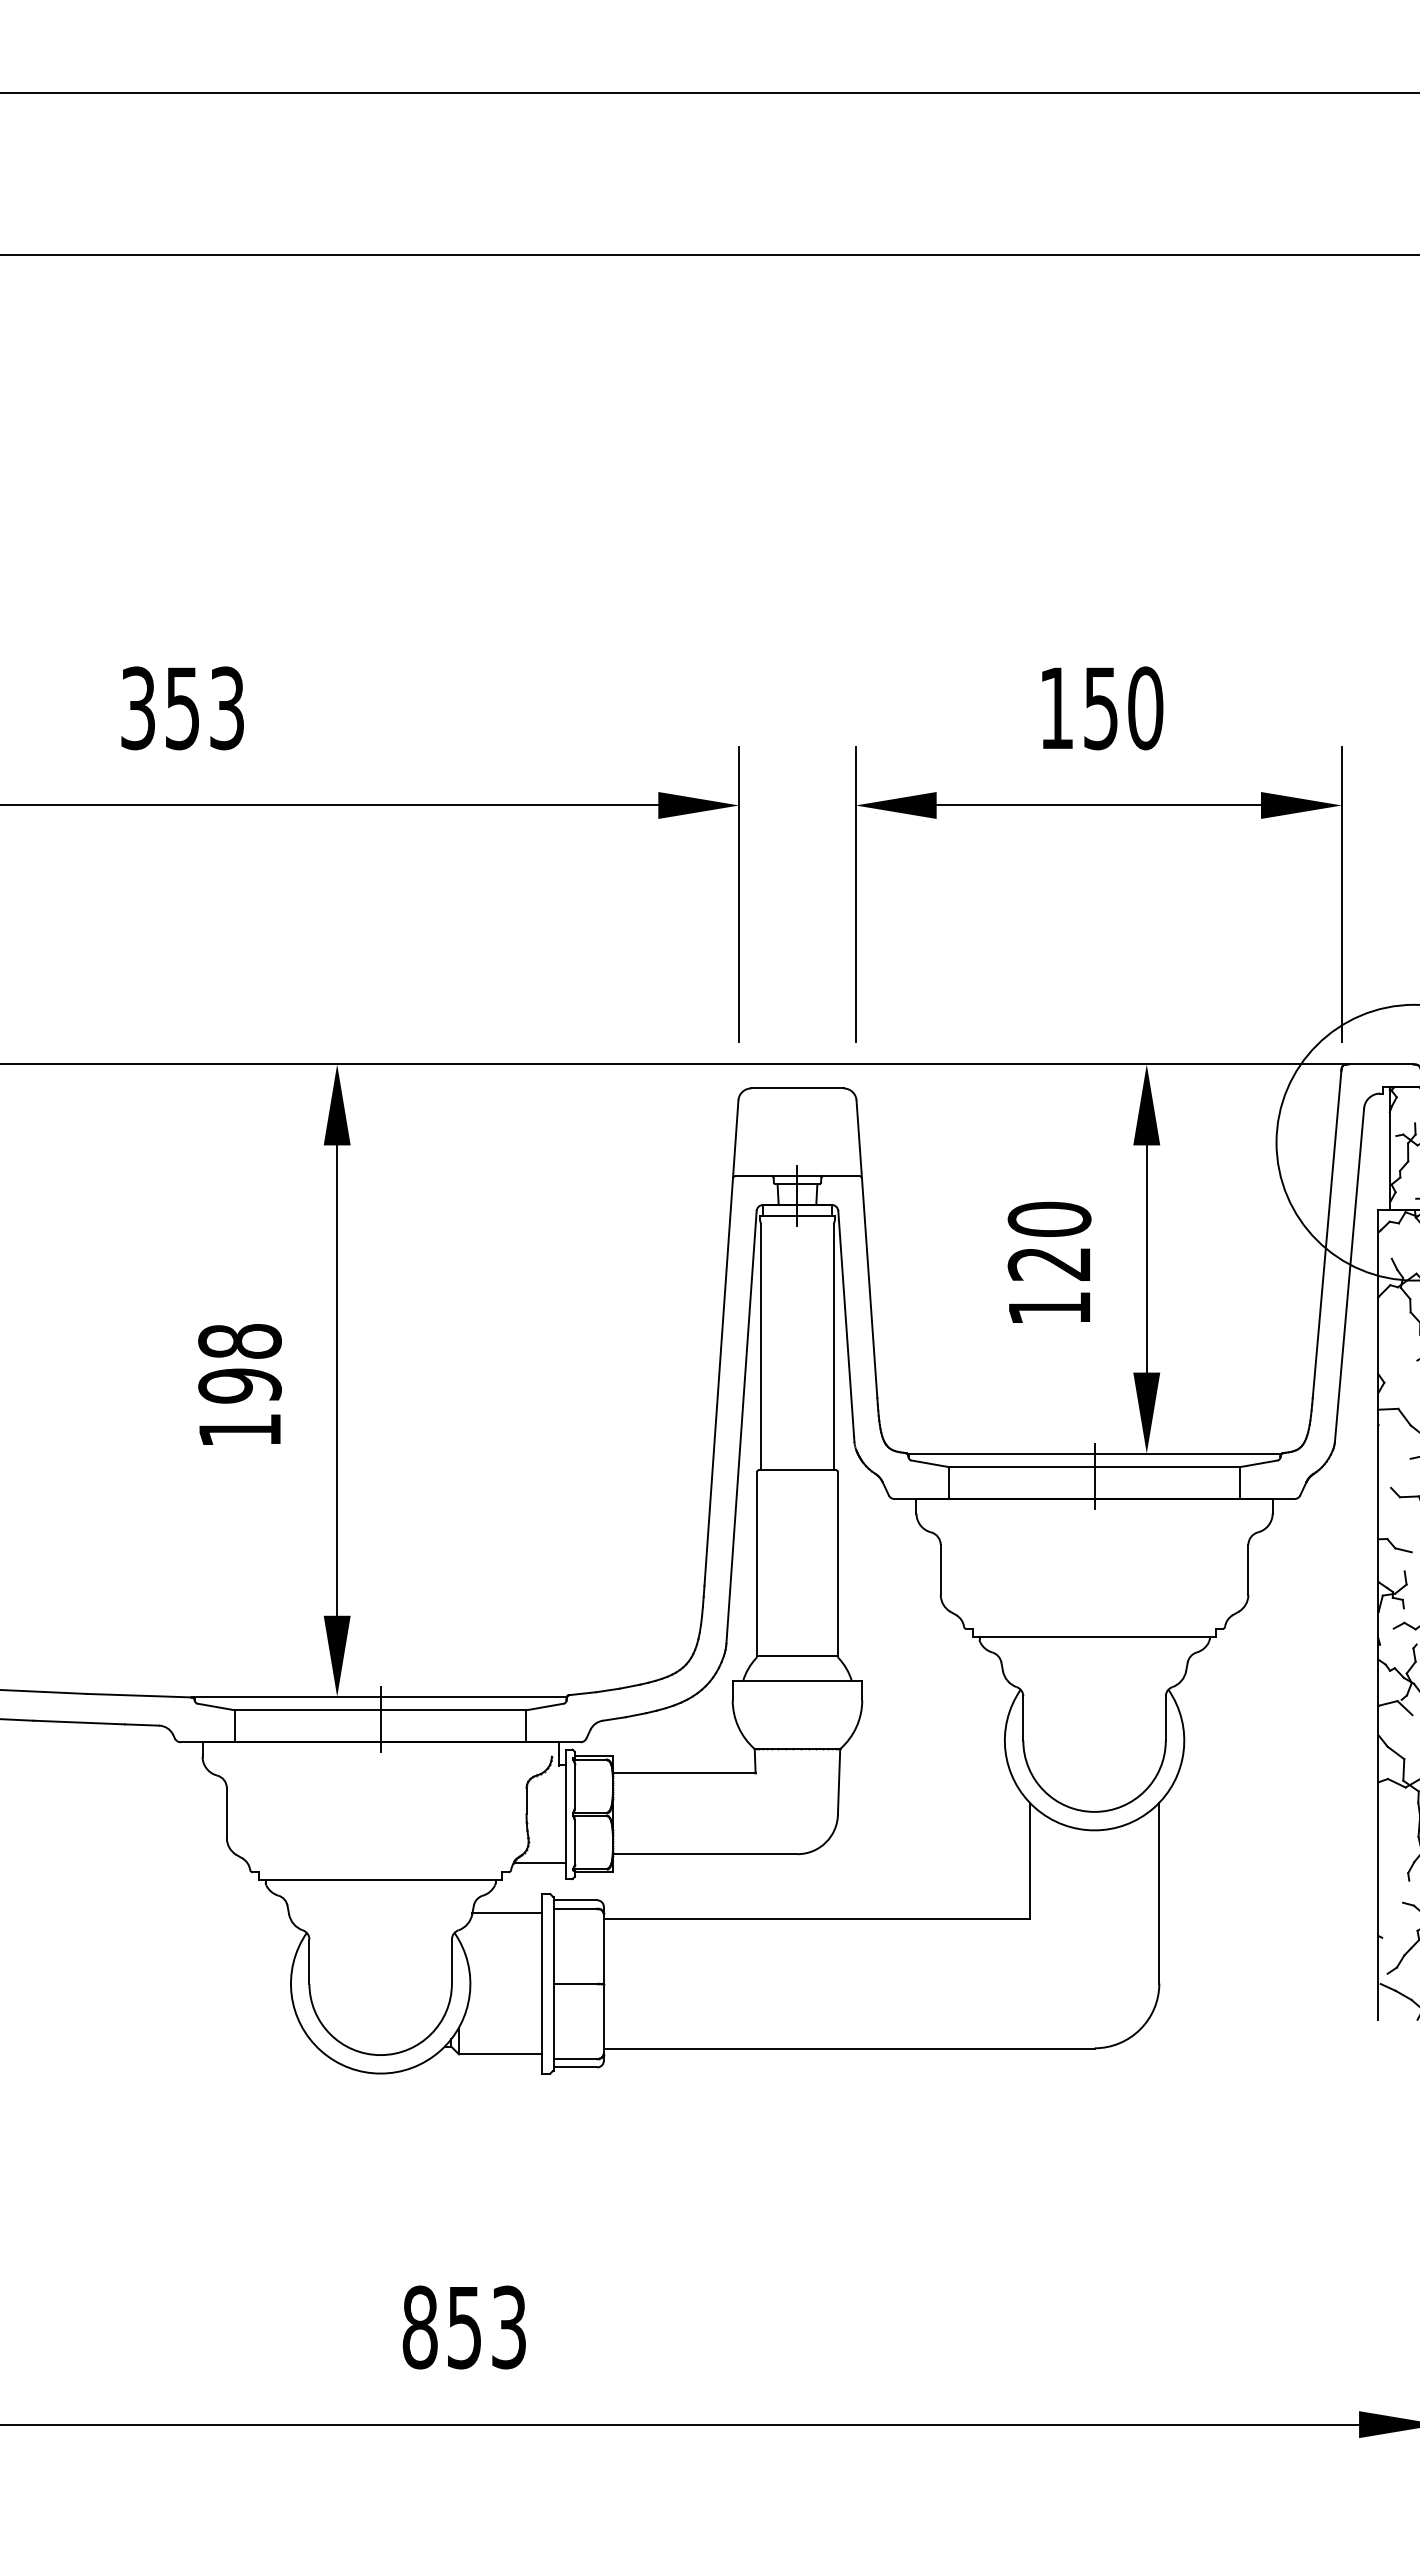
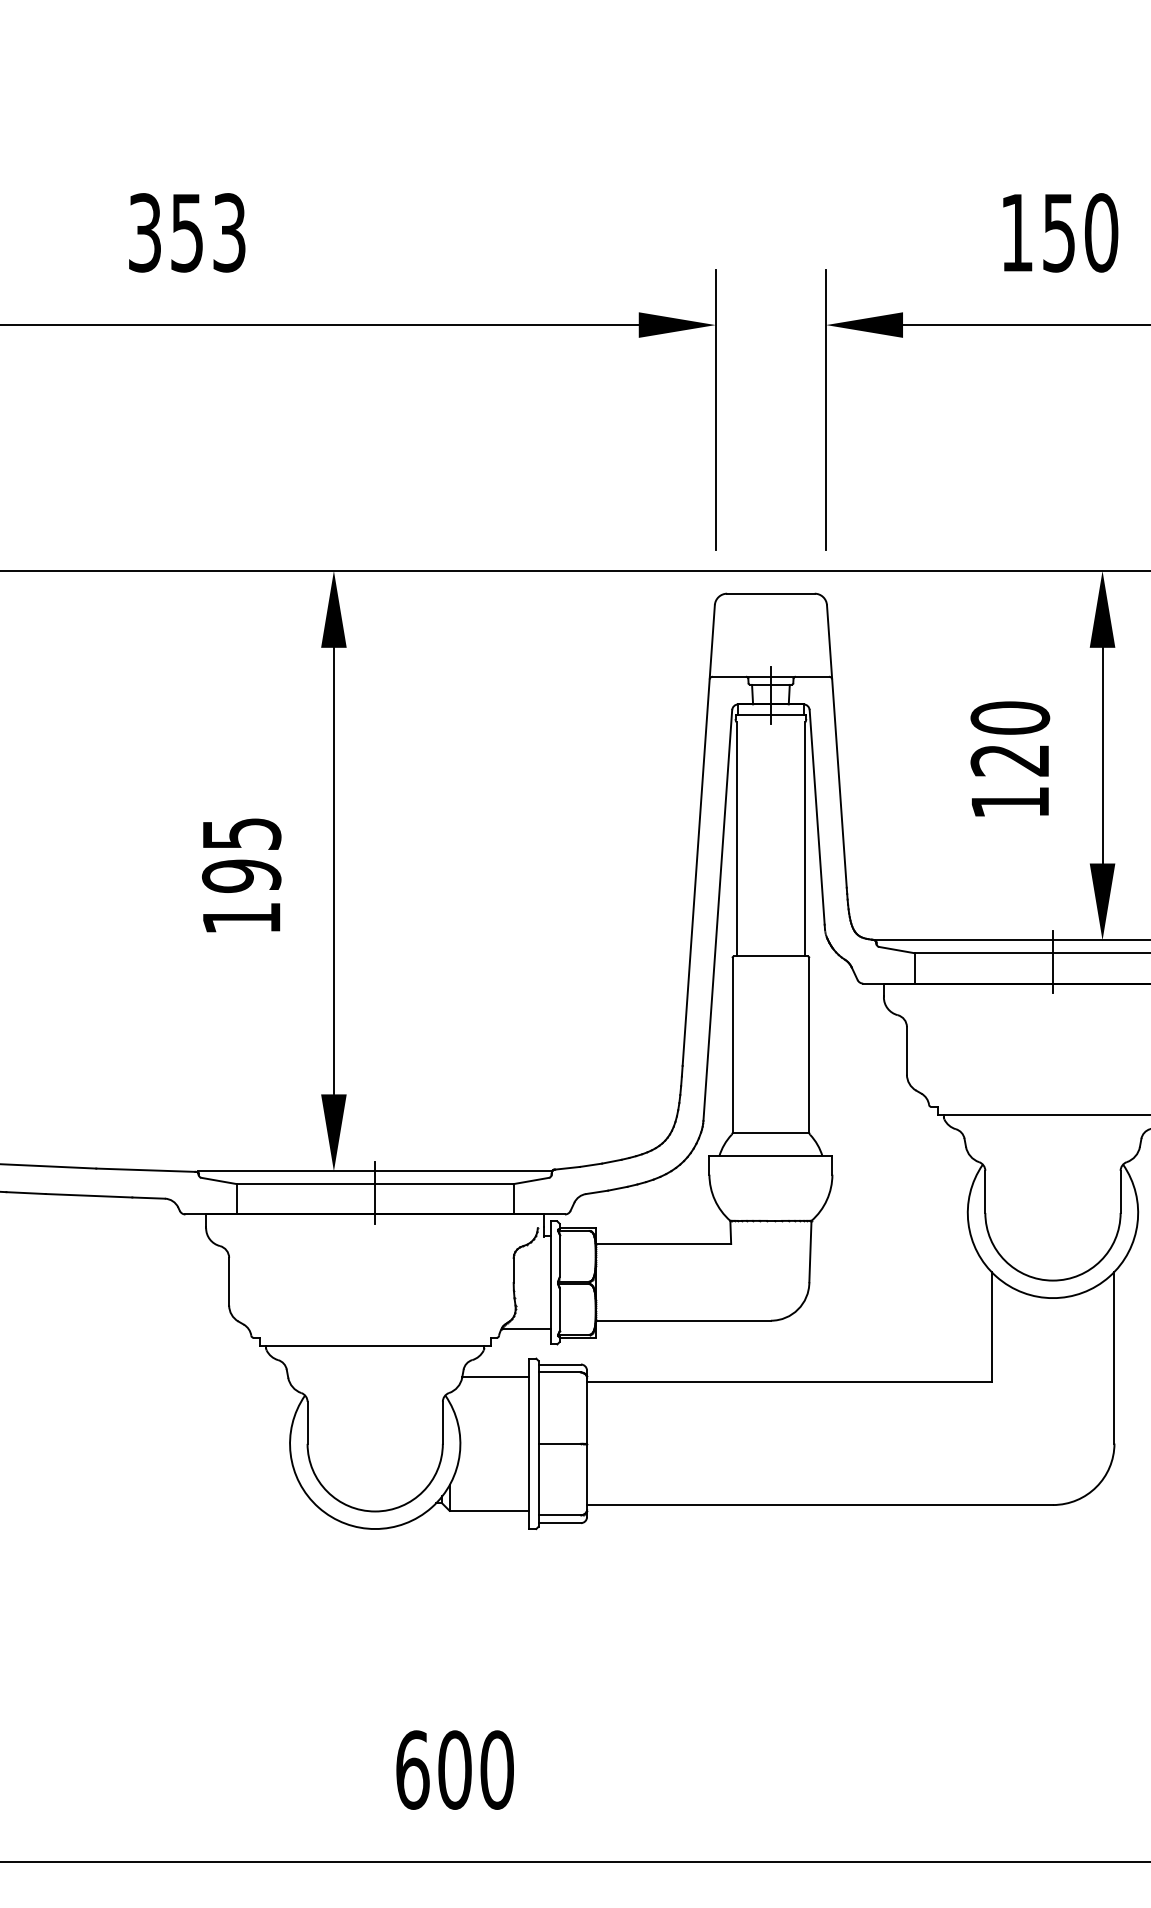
text: (239, 1341) -> (241, 833), 198 -> 195
text: (464, 2327) -> (454, 1770), 853 -> 600

